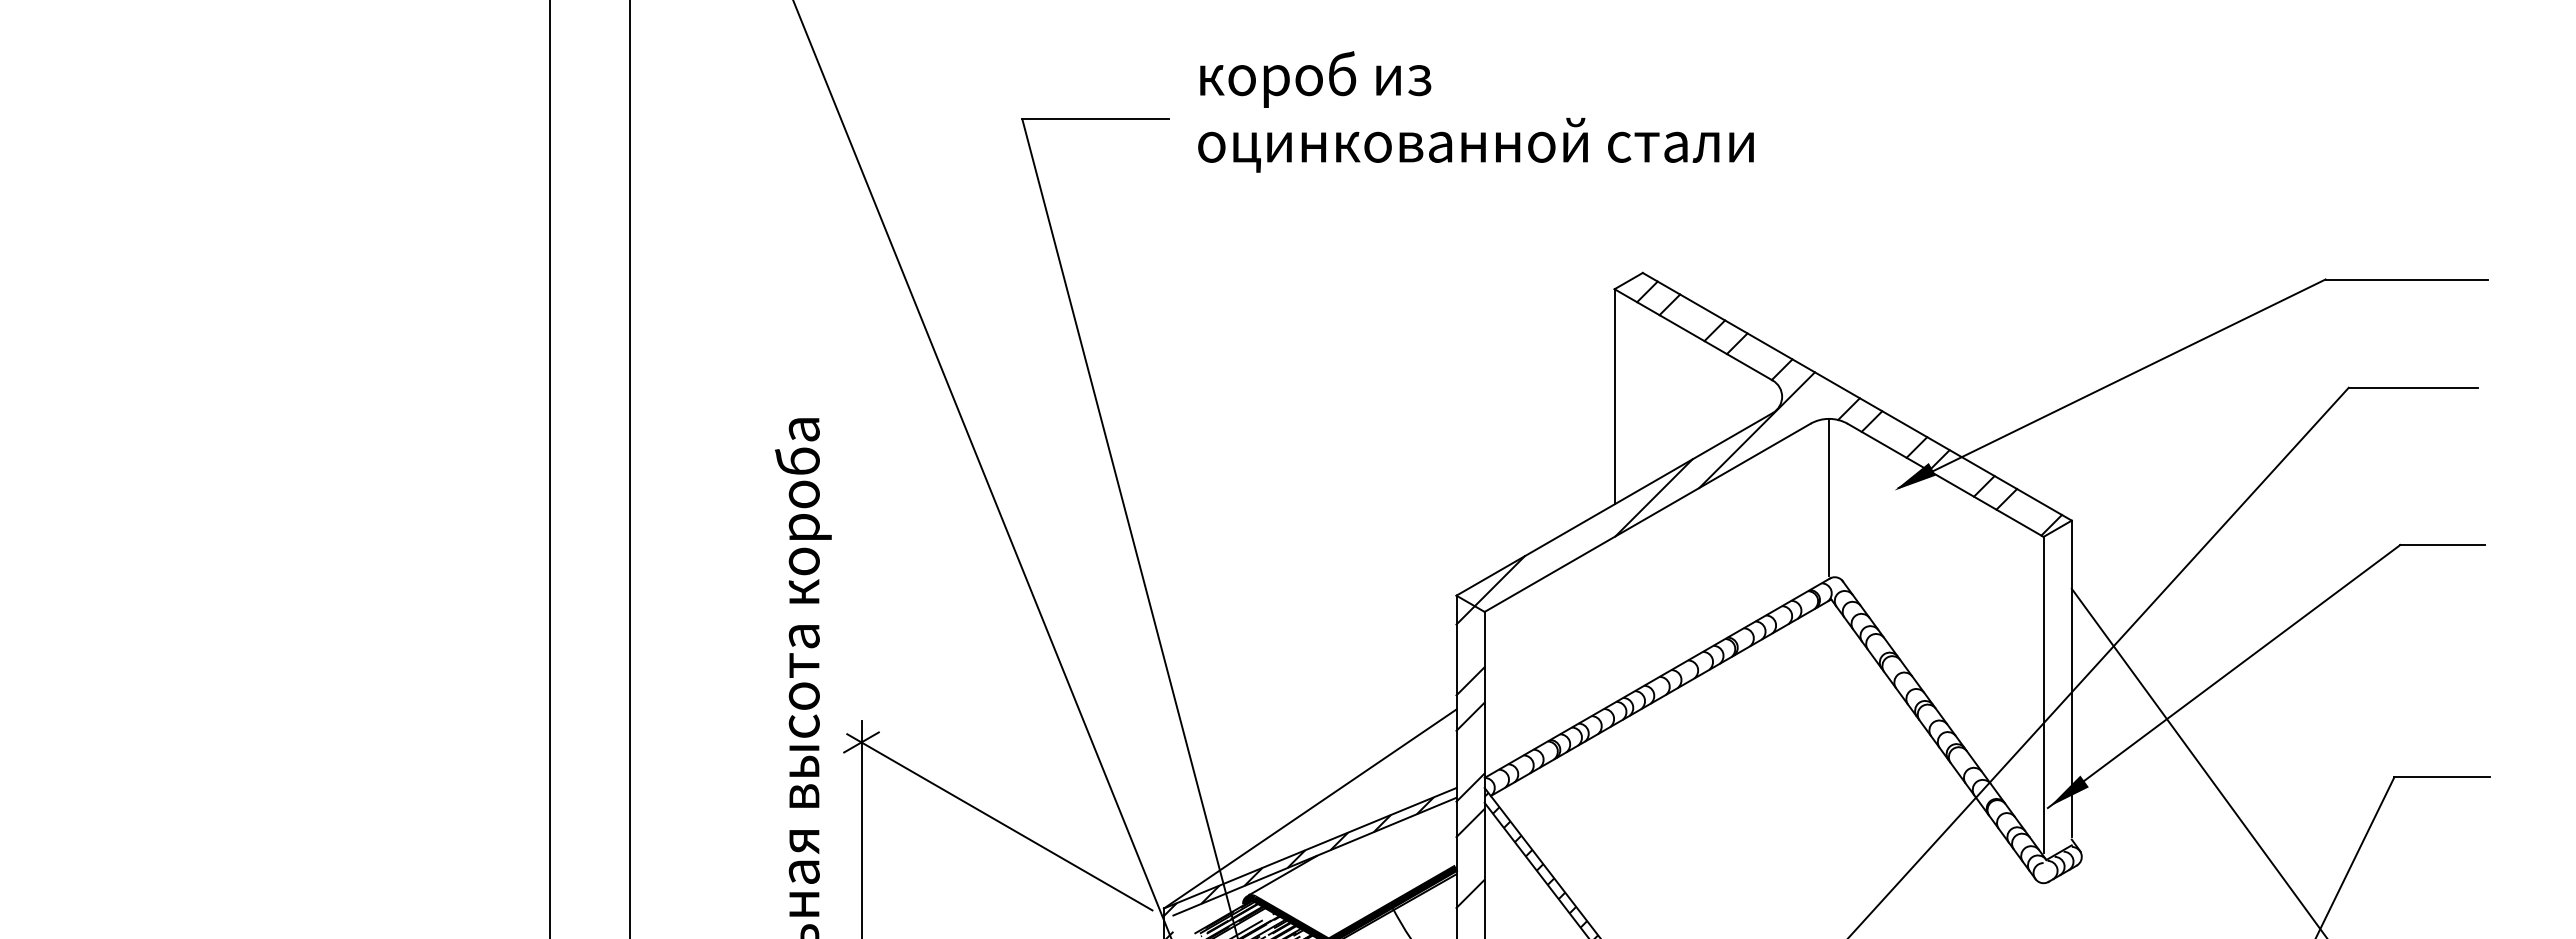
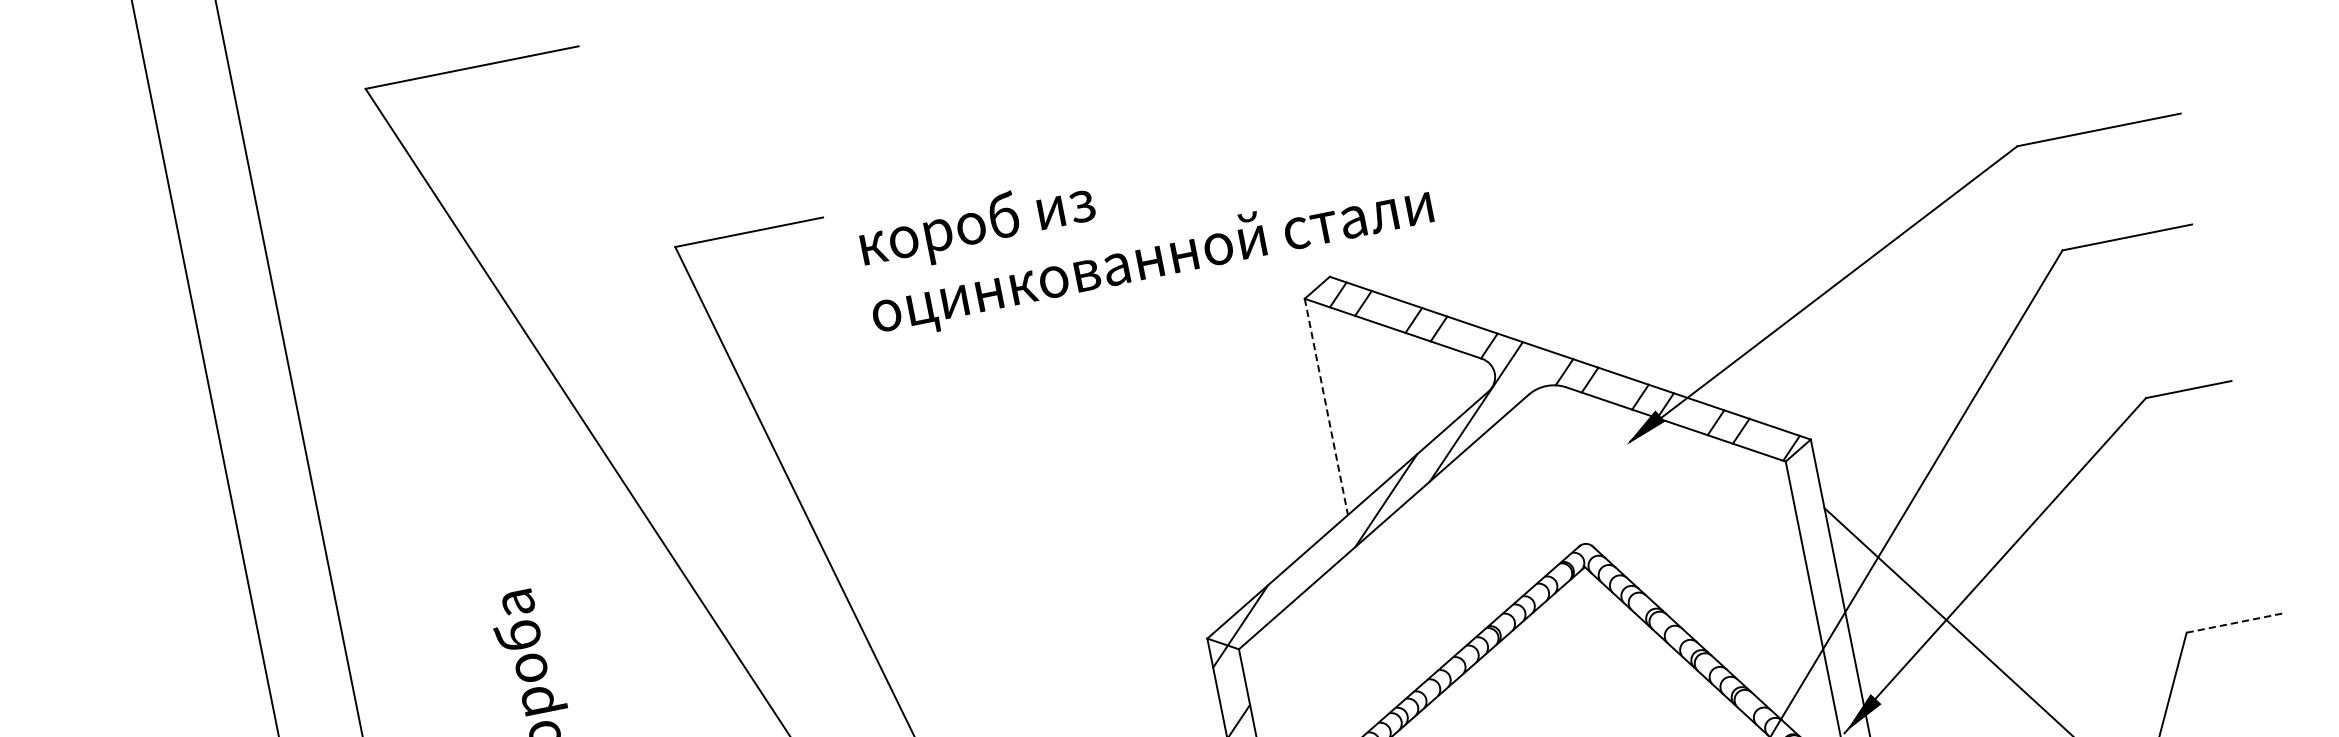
text: (1475, 111) -> (1144, 226), moved
line: (1614, 396) -> (1326, 406), solid -> dashed
line: (1829, 497) -> (1562, 465), removed
line: (2442, 777) -> (2235, 623), solid -> dashed

